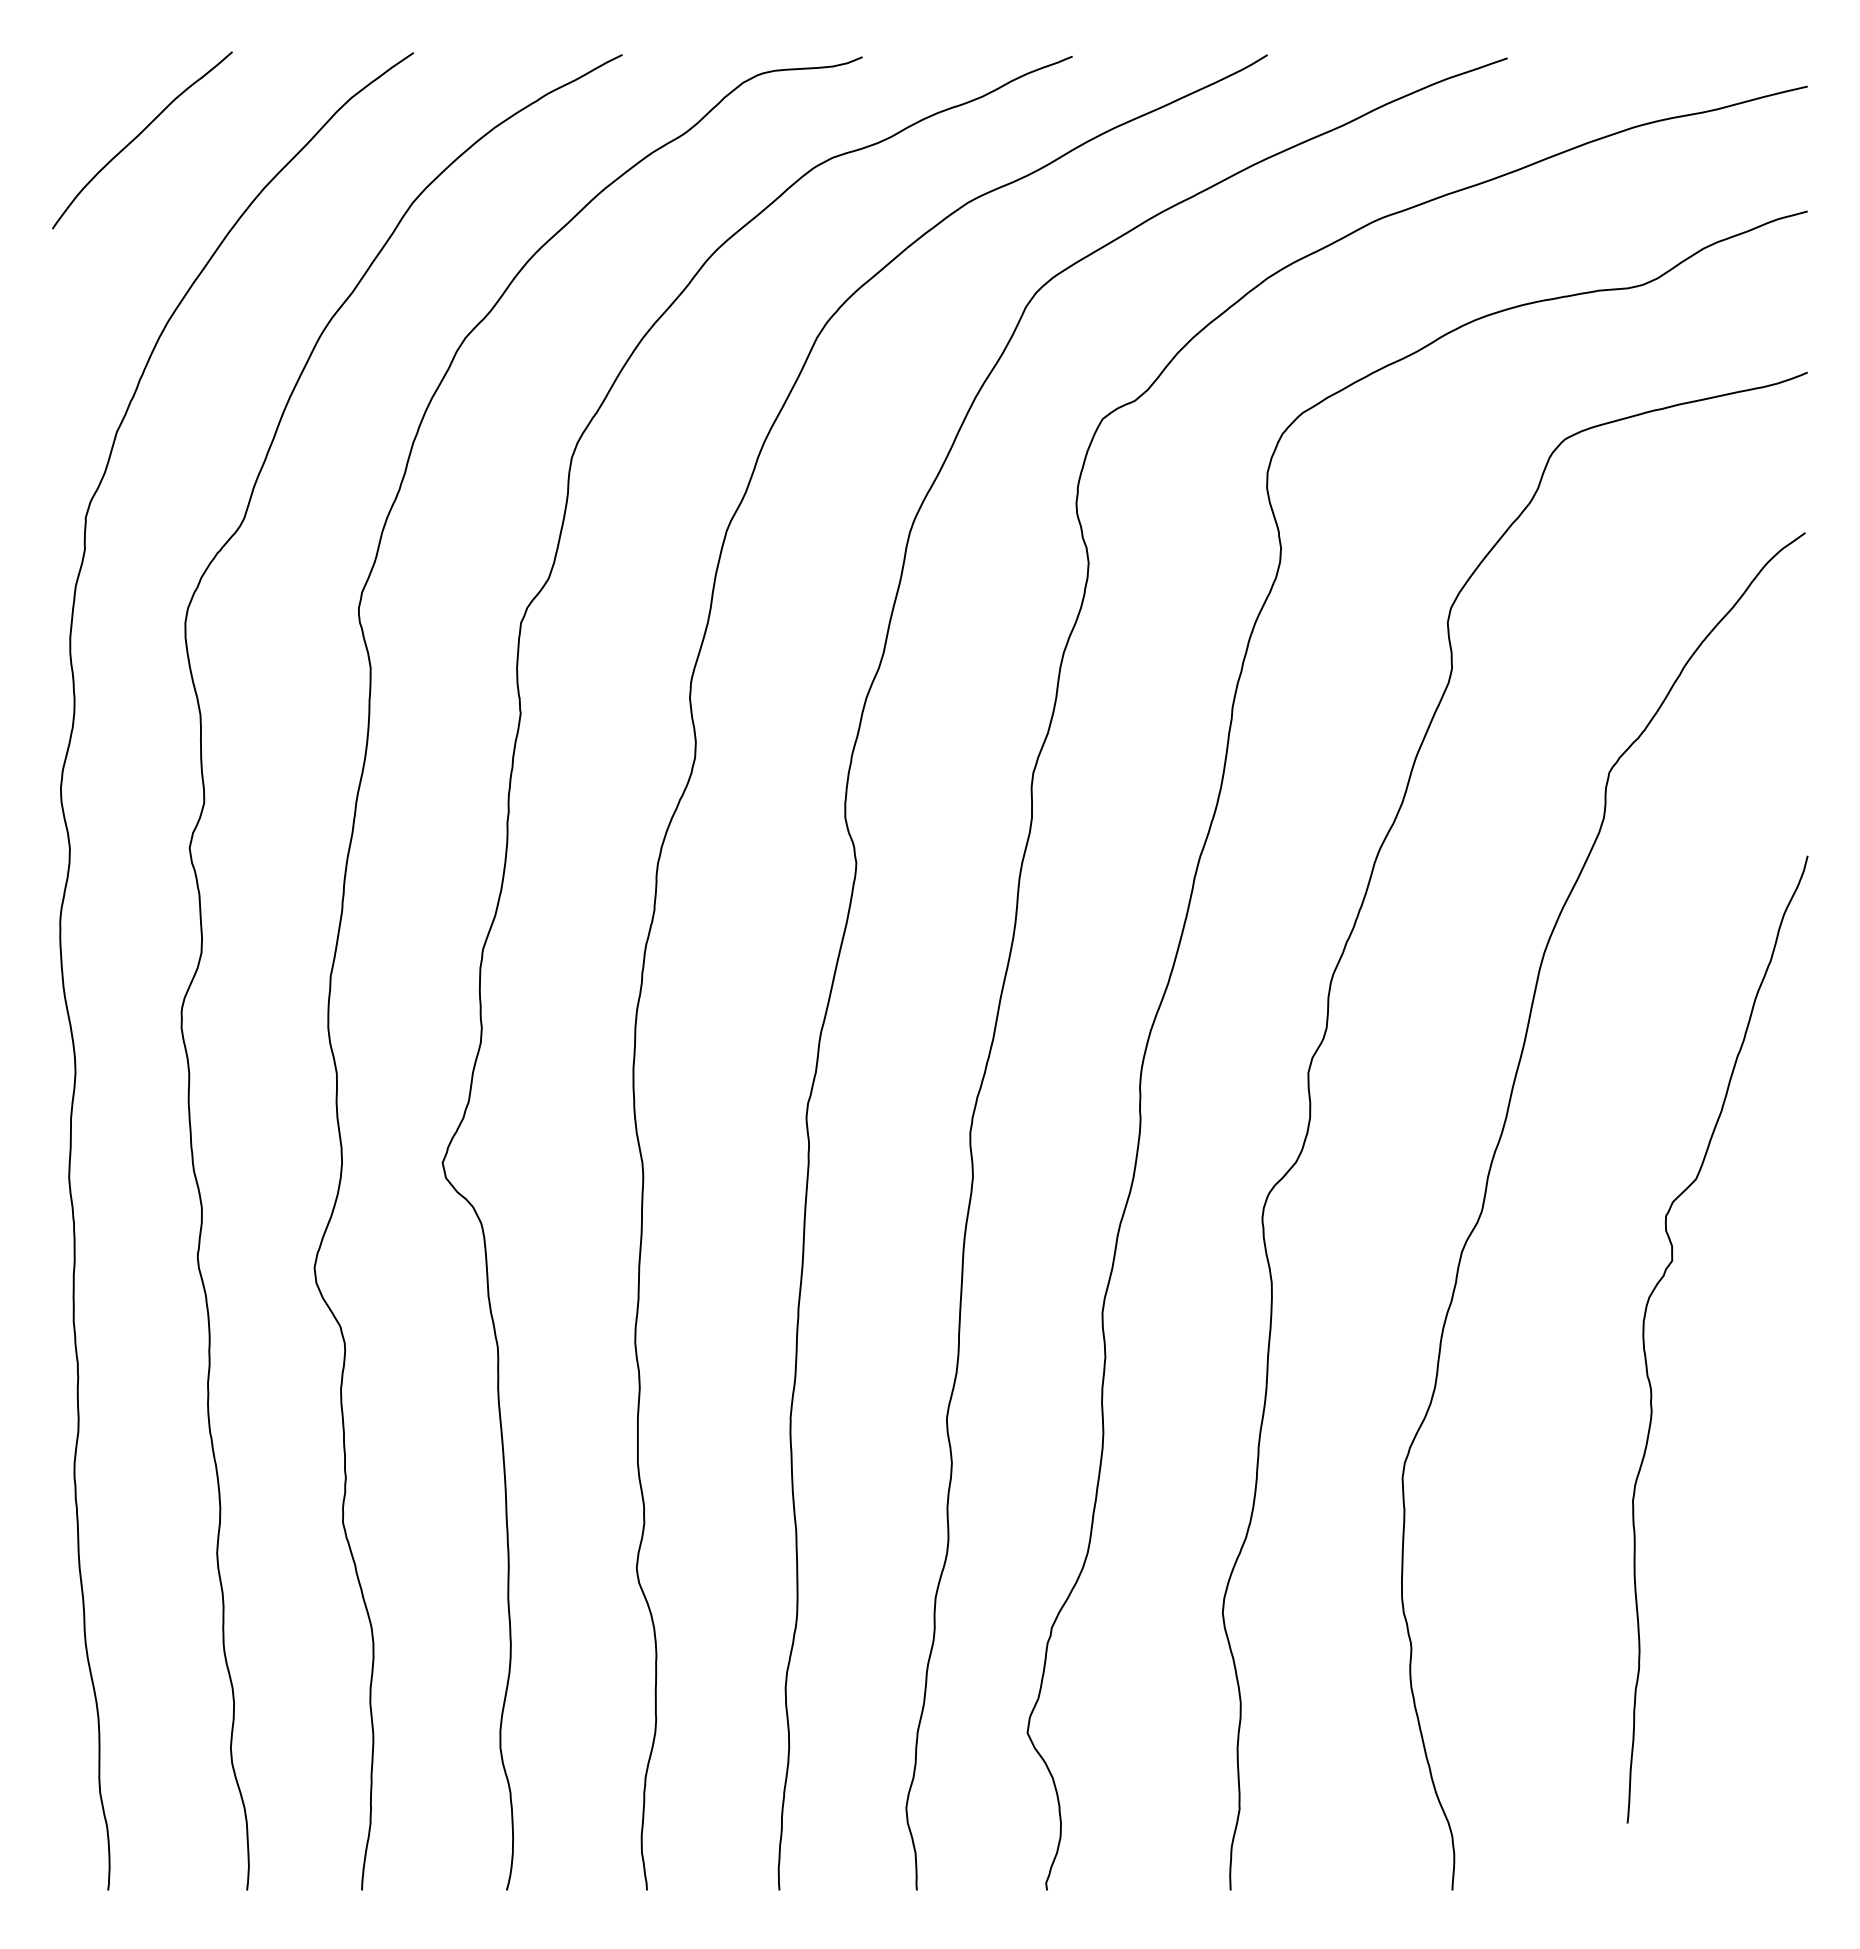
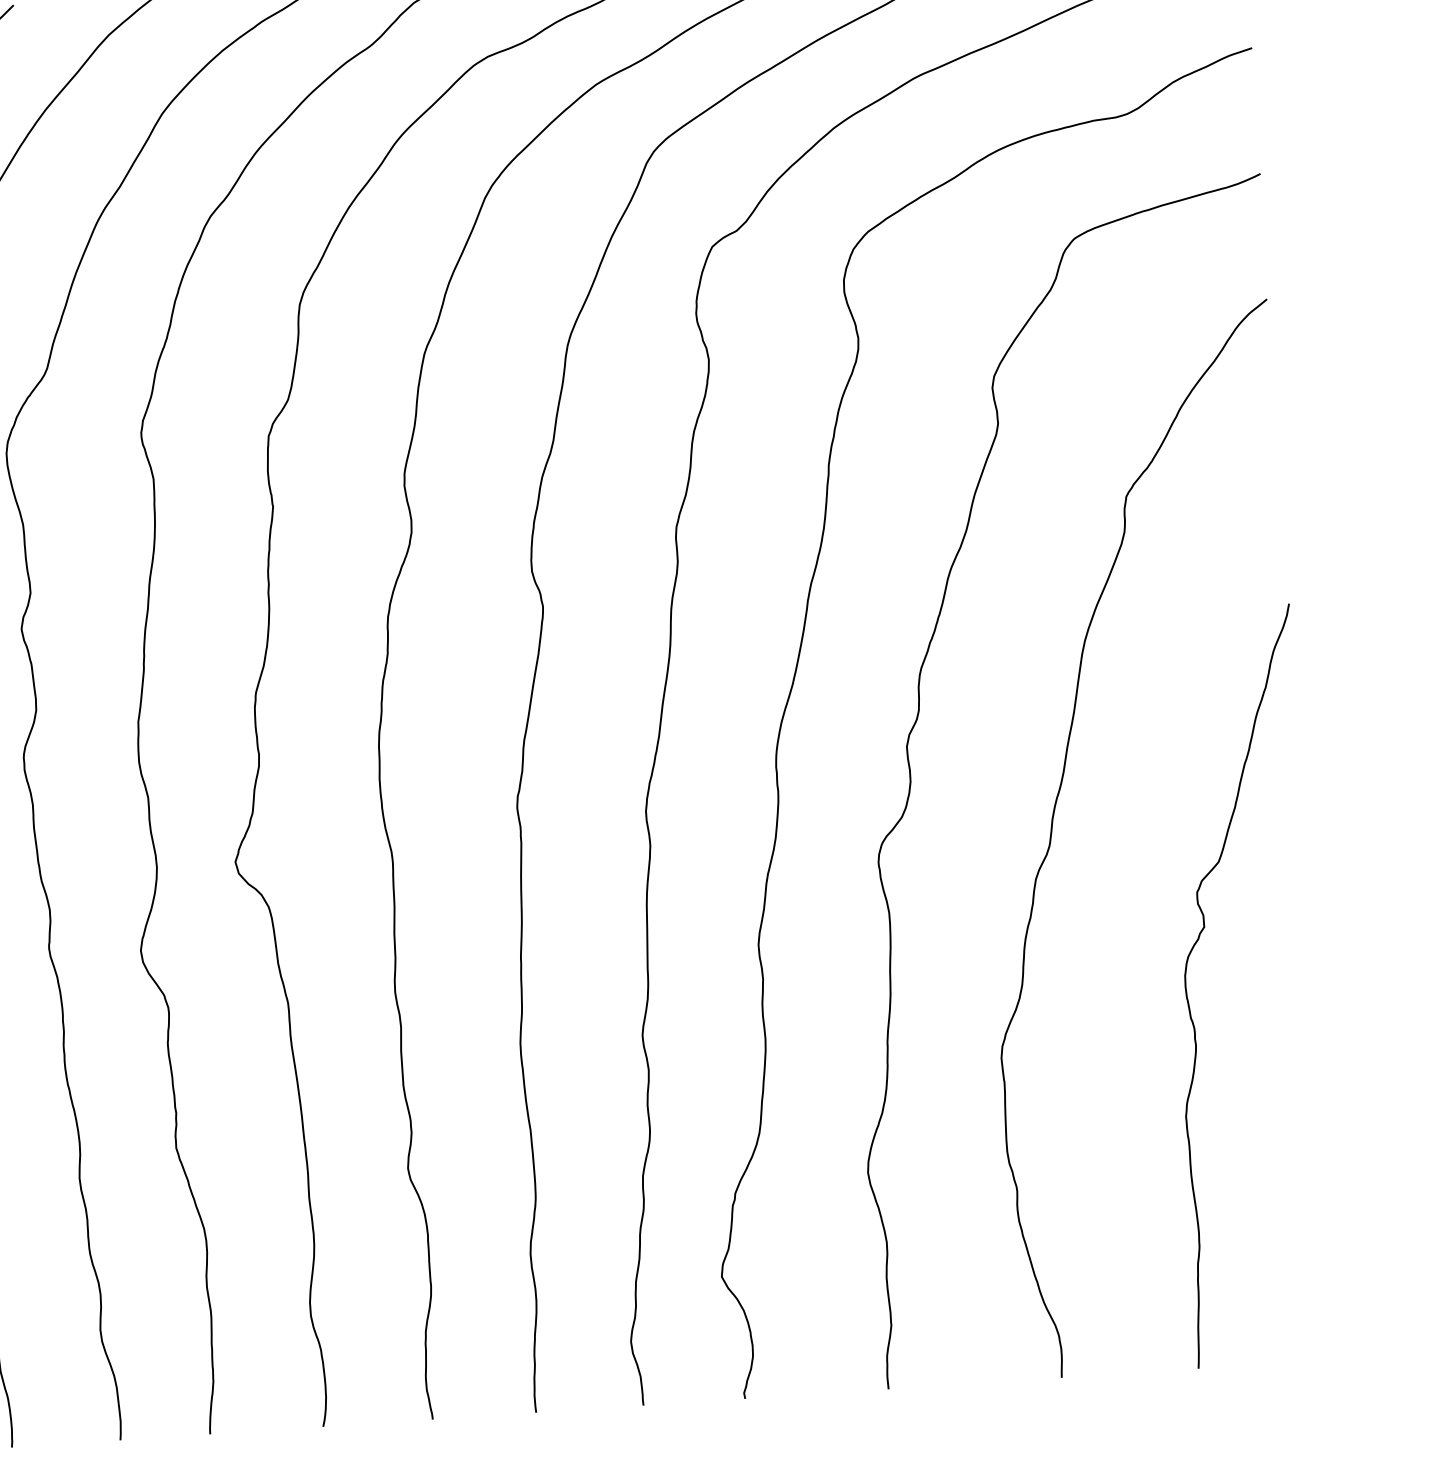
curve: (1645, 1349) -> (1188, 997), moved

